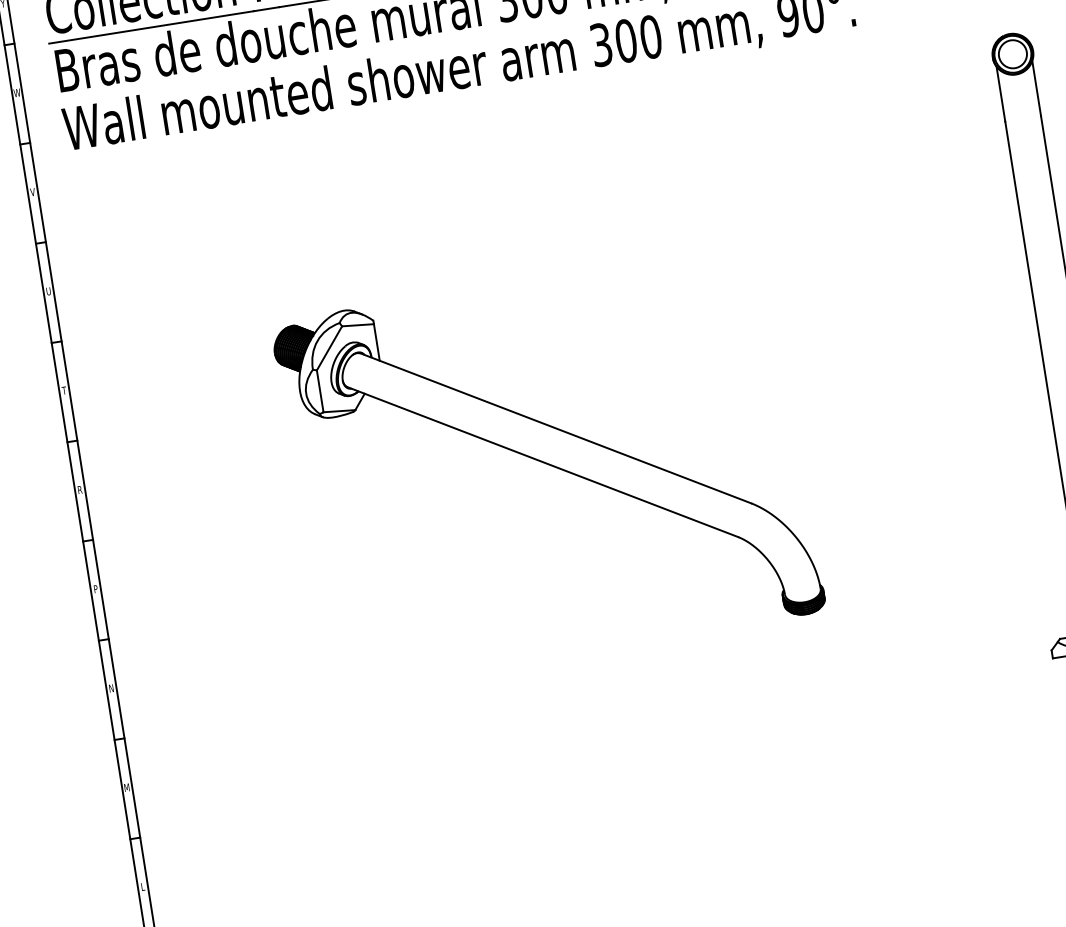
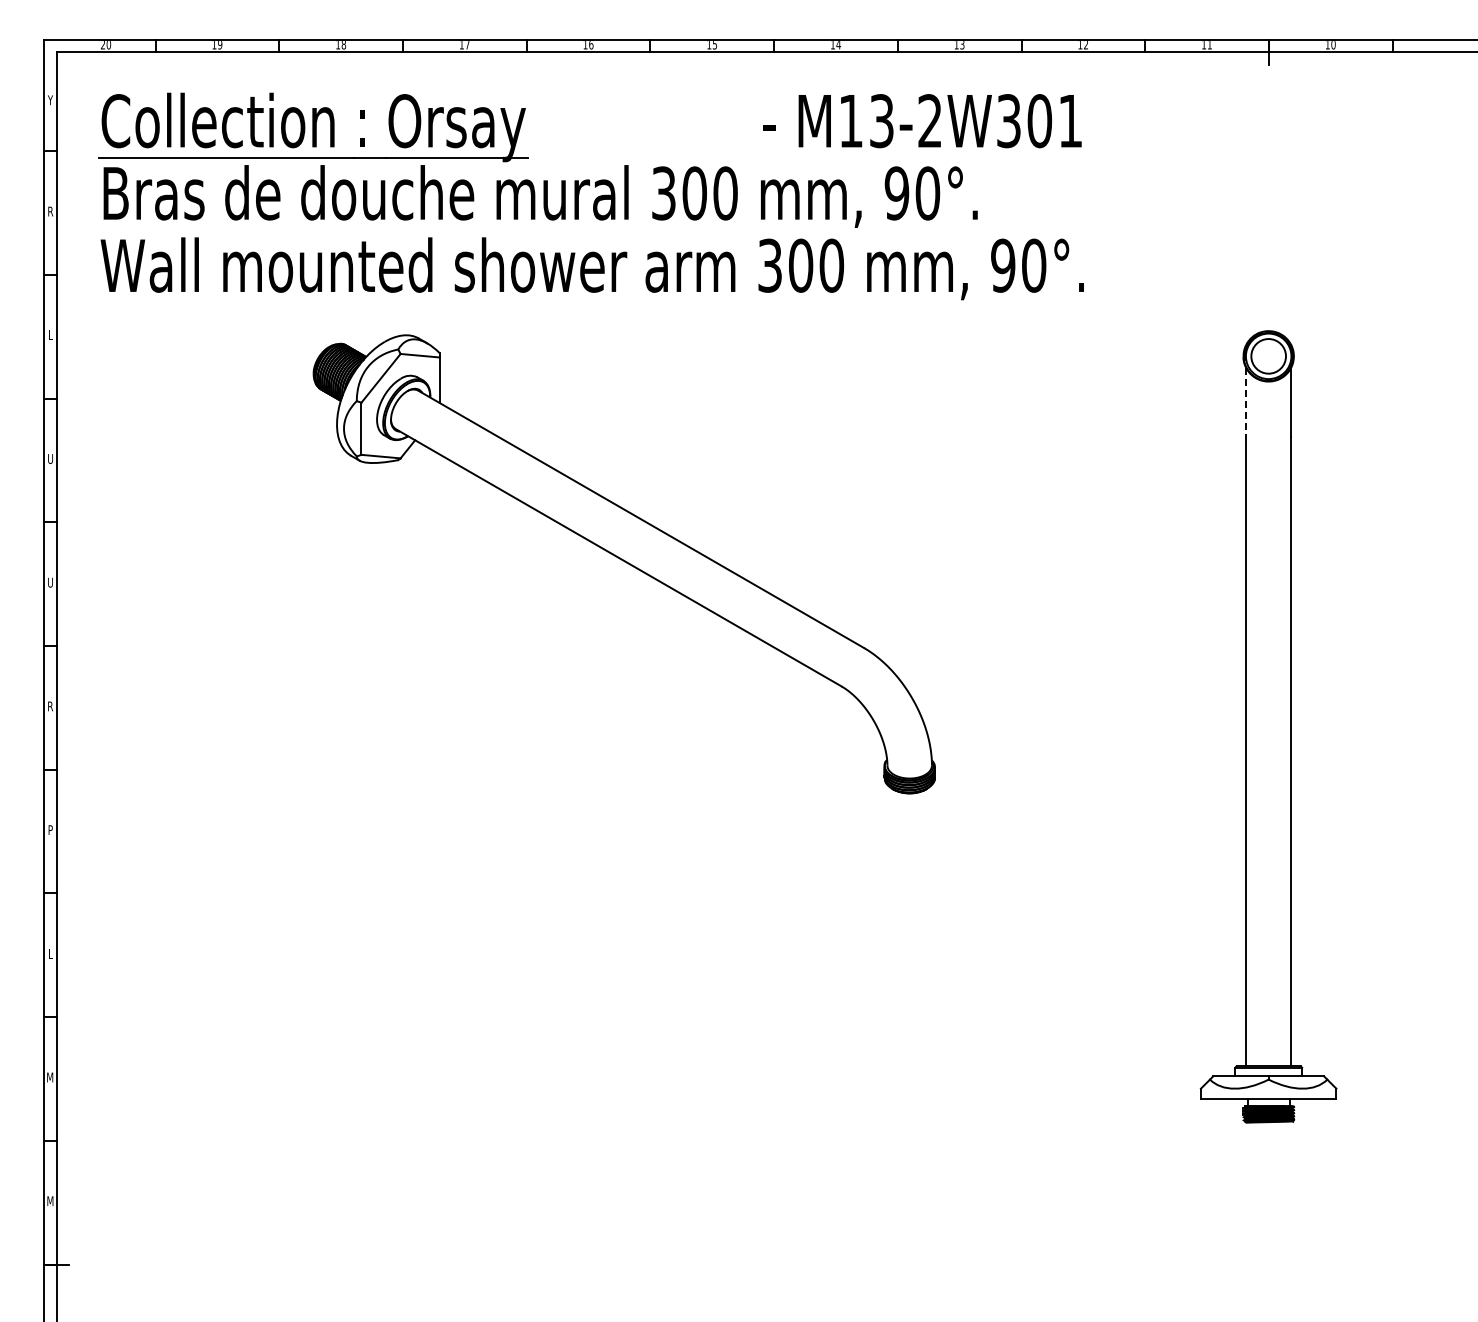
text: (17, 92) -> (50, 211), W -> R
line: (1000, 94) -> (1246, 402), solid -> dashed
text: (32, 192) -> (50, 335), V -> L
text: (64, 390) -> (50, 582), T -> U
part: (547, 466) -> (623, 564), moved
text: (111, 688) -> (50, 953), N -> L
text: (142, 886) -> (50, 1200), L -> M

